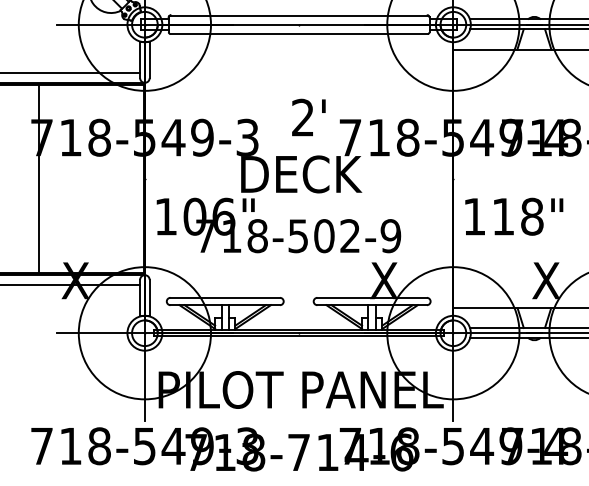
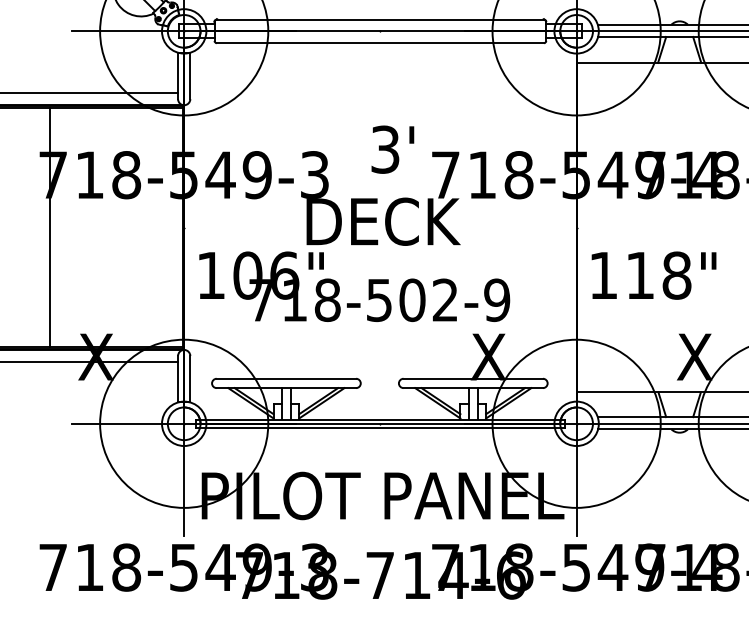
text: (302, 117) -> (384, 149), 2' -> 3'

